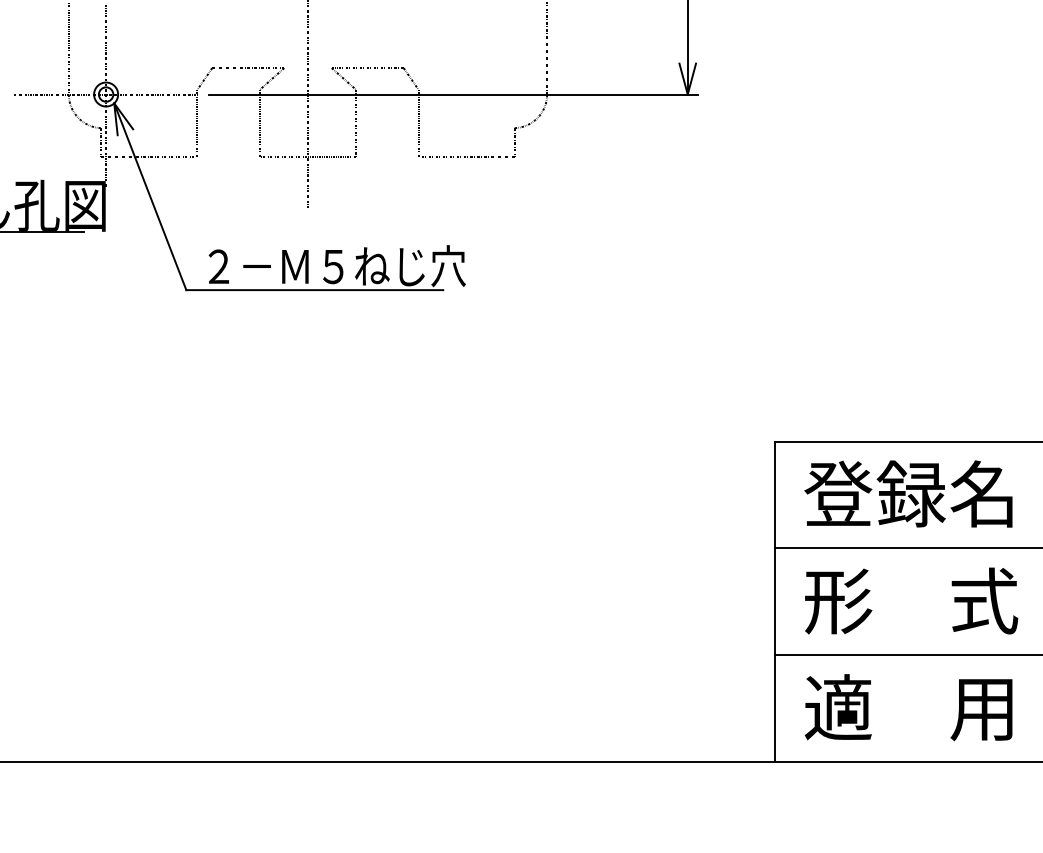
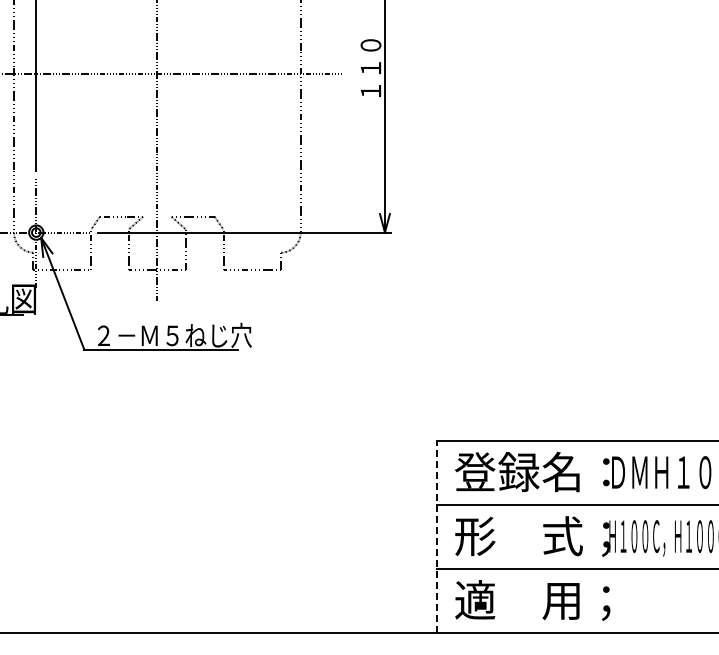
line: (775, 601) -> (437, 536), solid -> dashed

